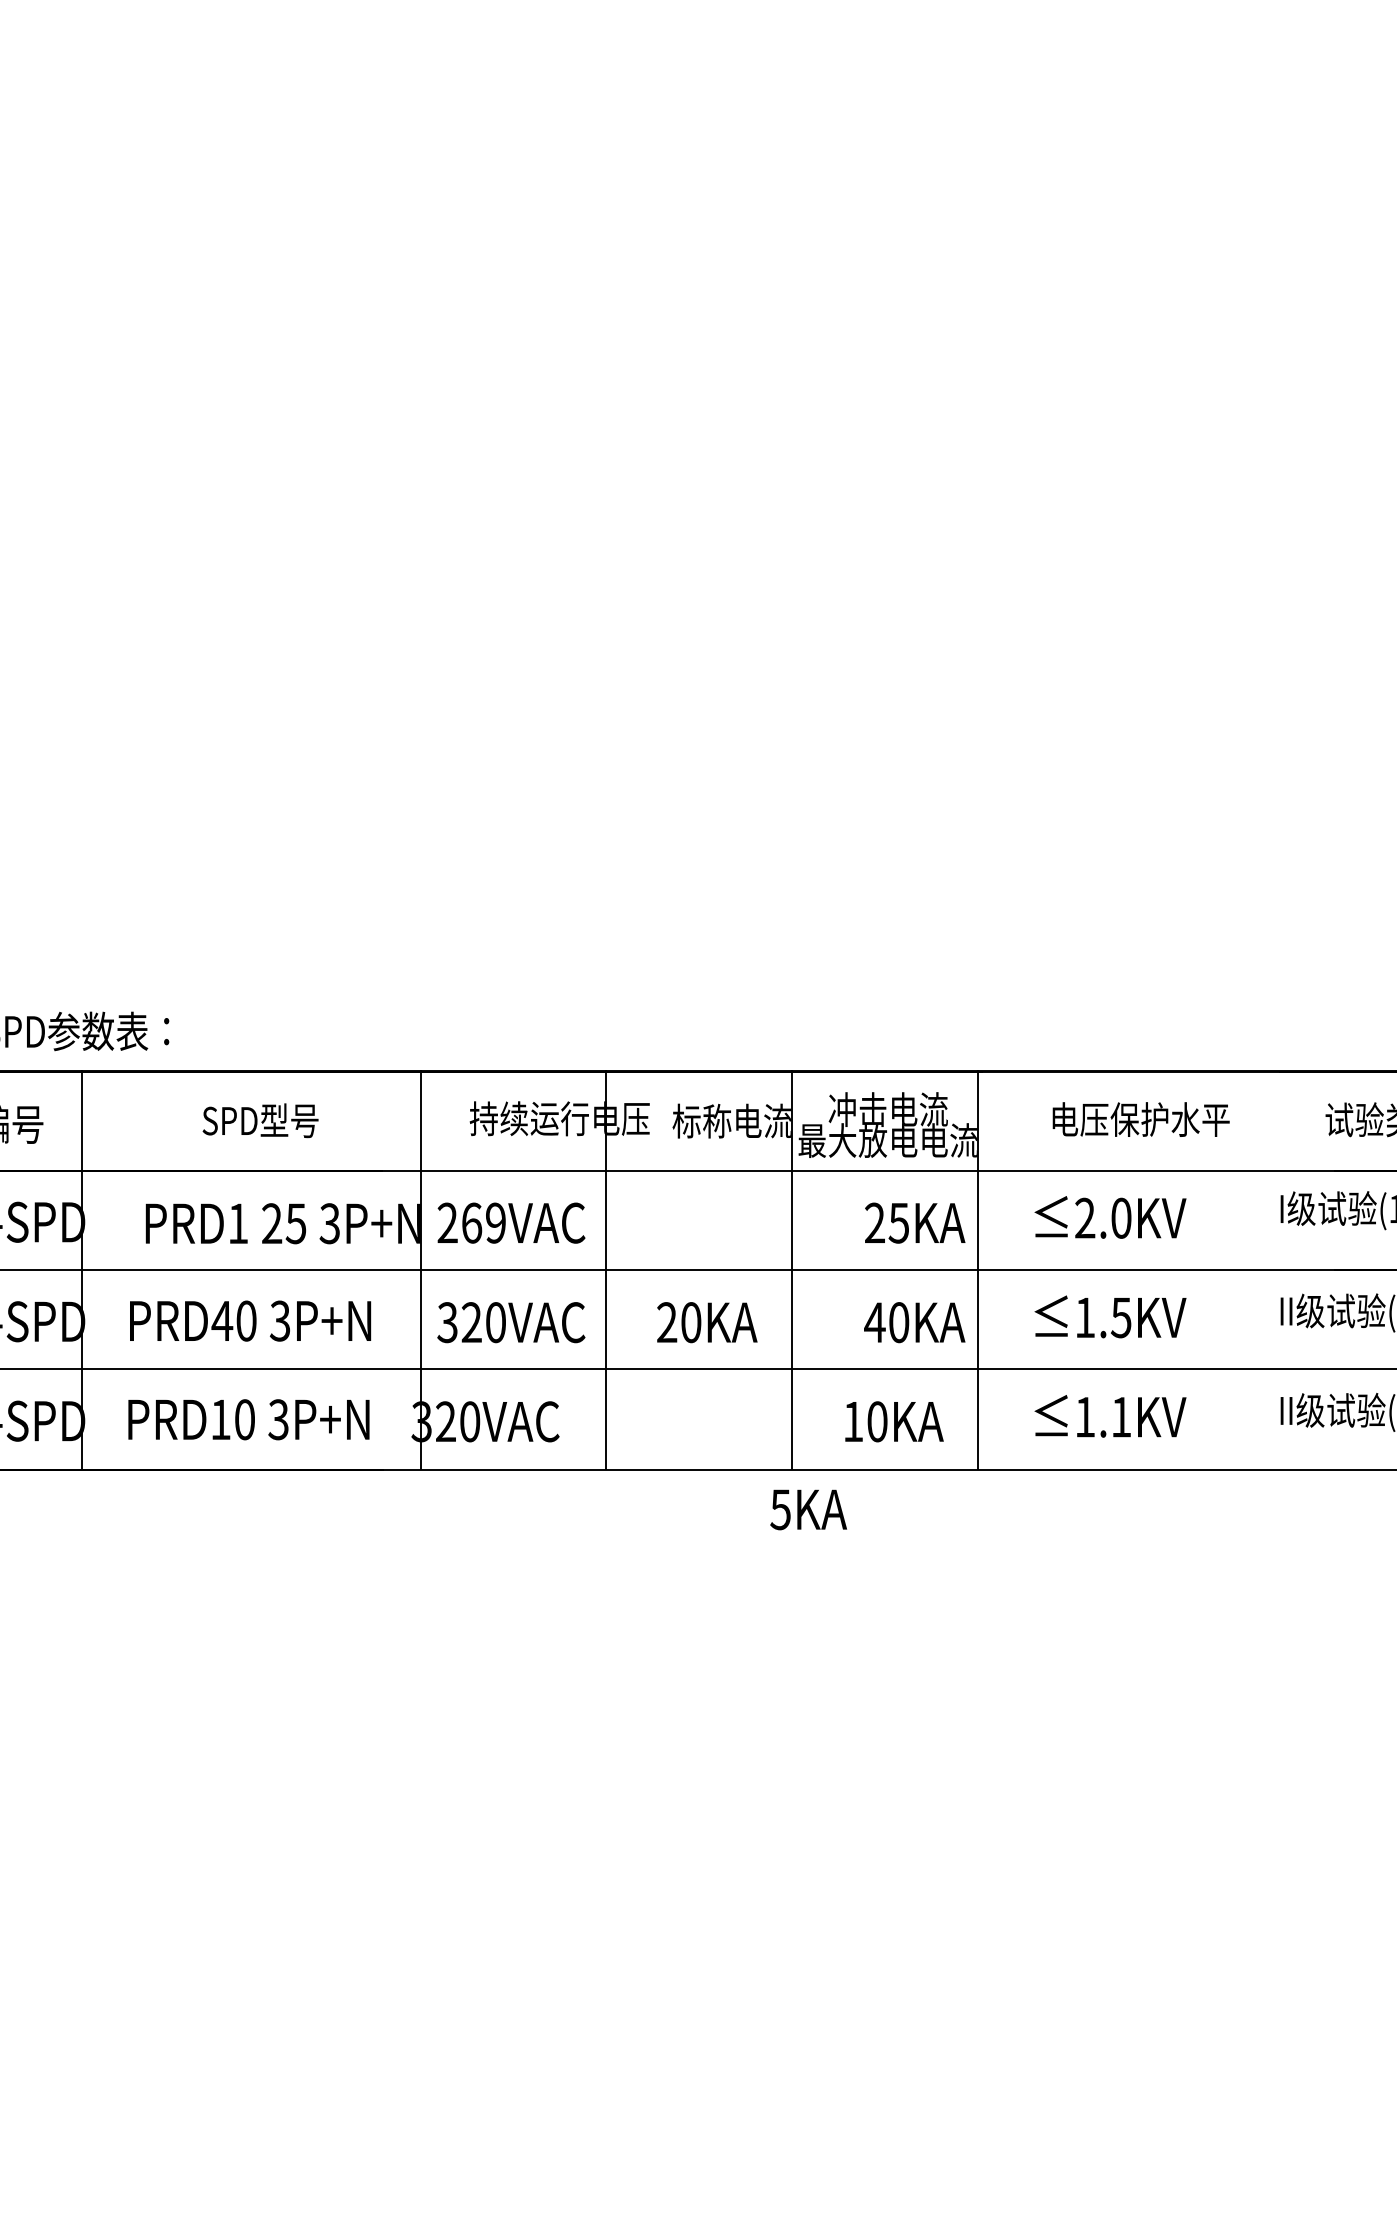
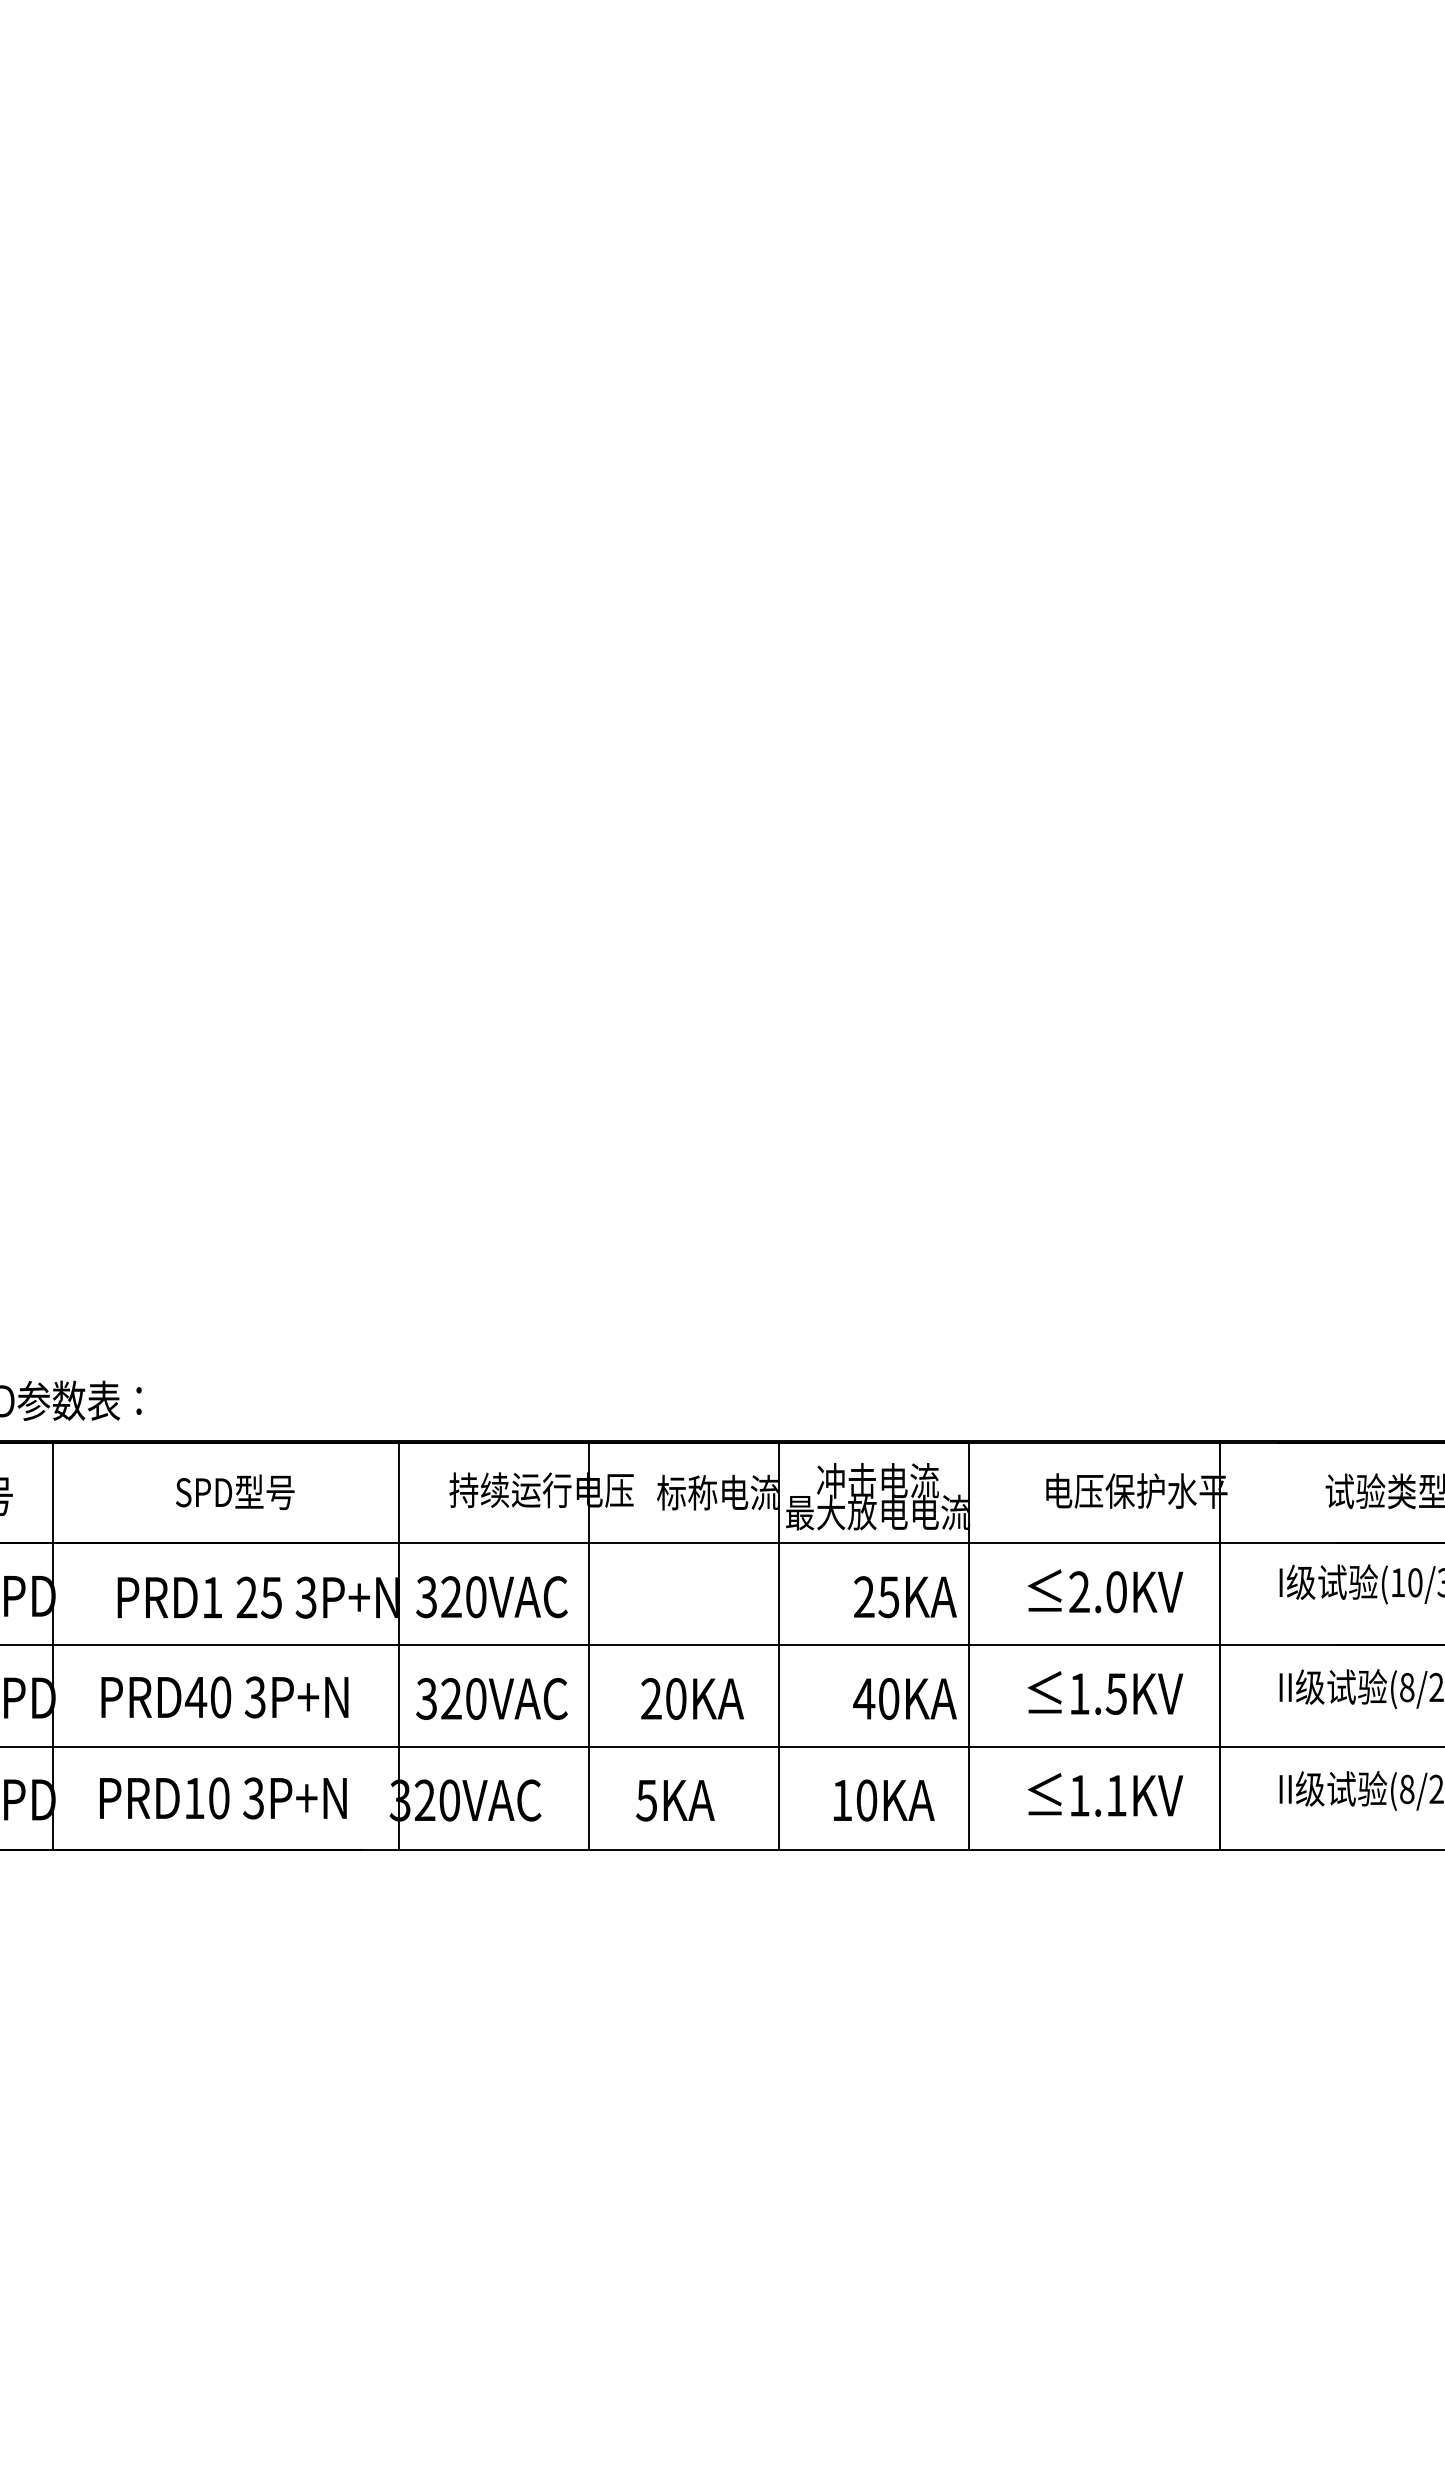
text: (471, 1223) -> (451, 1597), 269VAC -> 320VAC
line: (1222, 1269) -> (1220, 1644), added
text: (808, 1509) -> (675, 1800), moved

